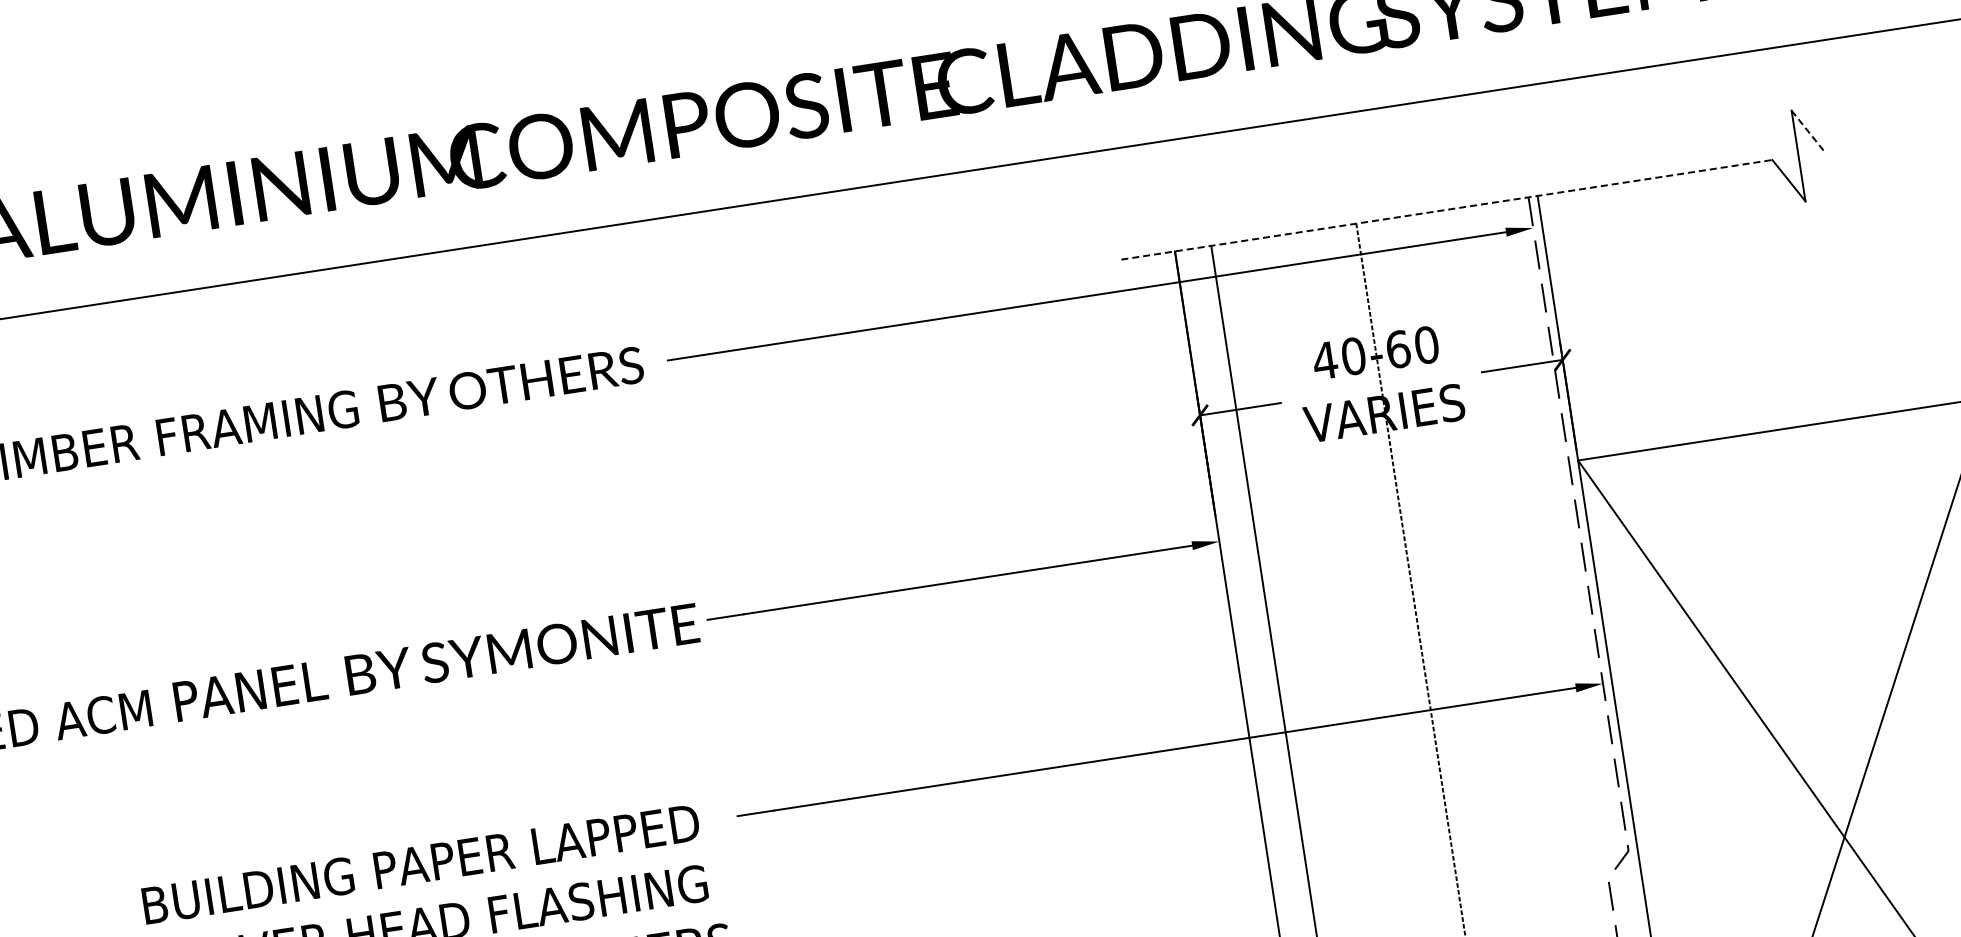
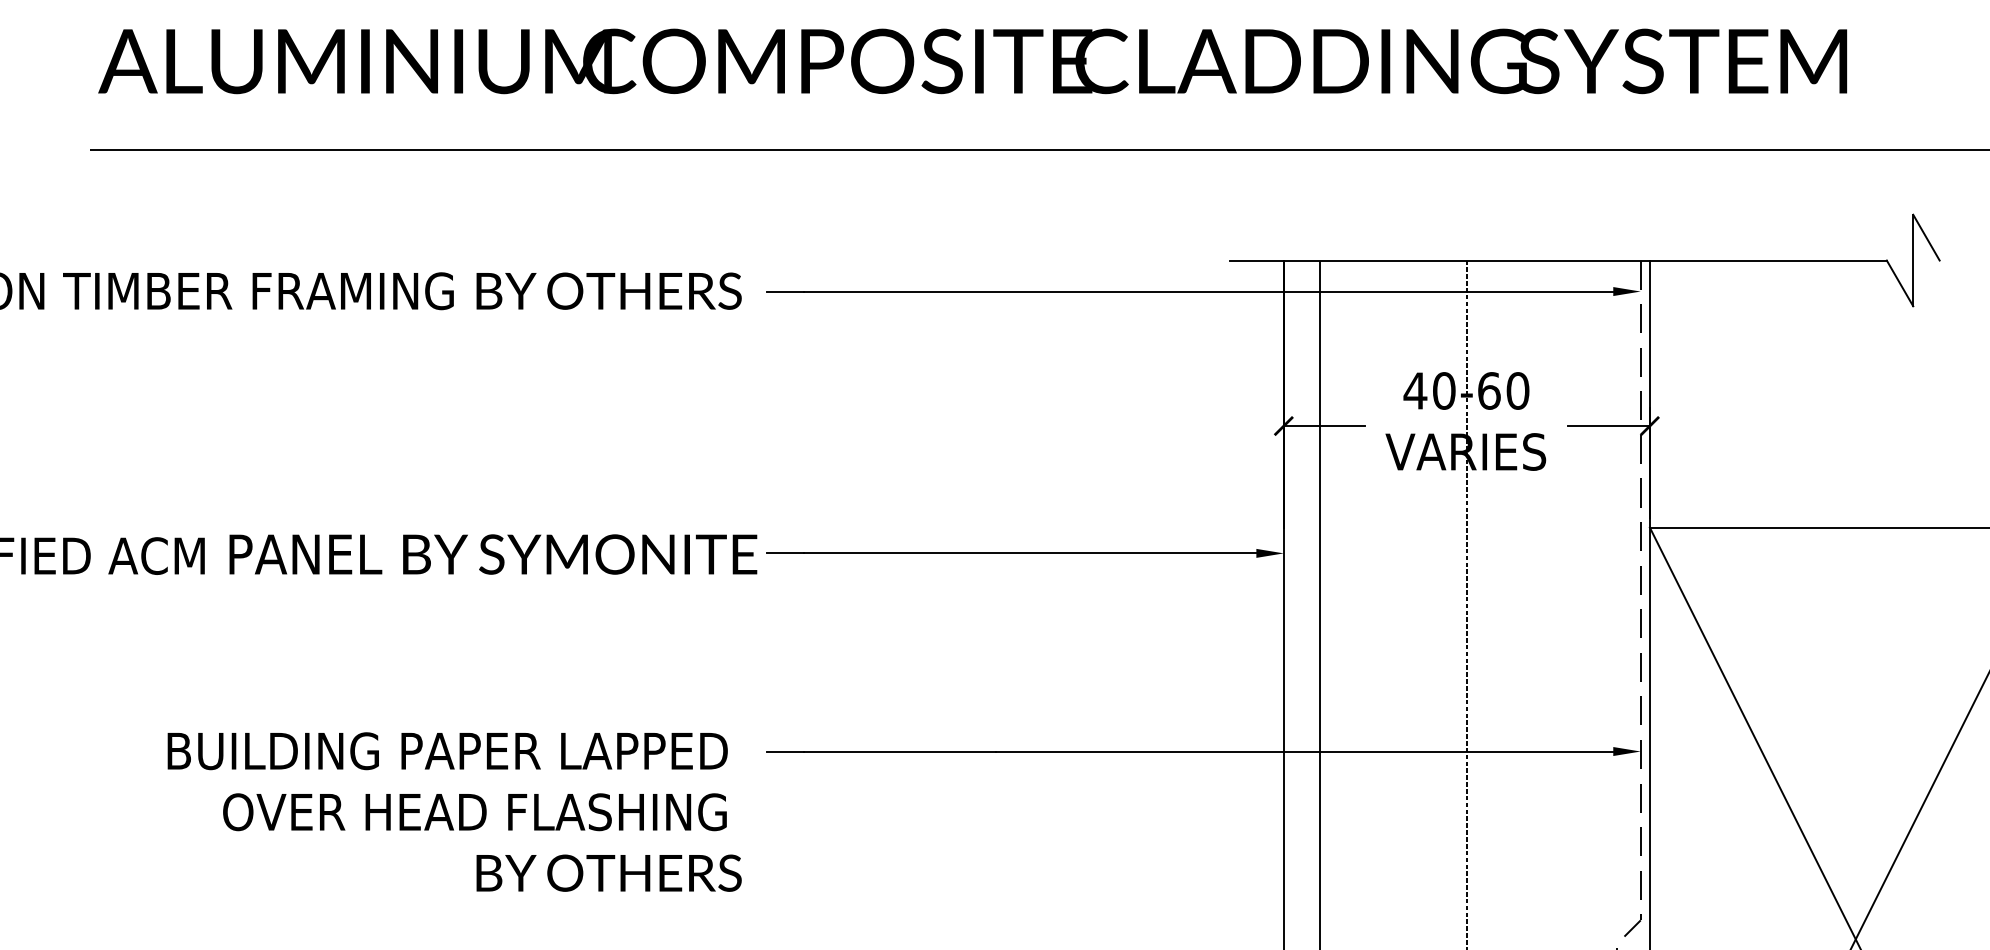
line: (1808, 132) -> (1926, 238), dashed -> solid
line: (1447, 209) -> (1558, 260), dashed -> solid

